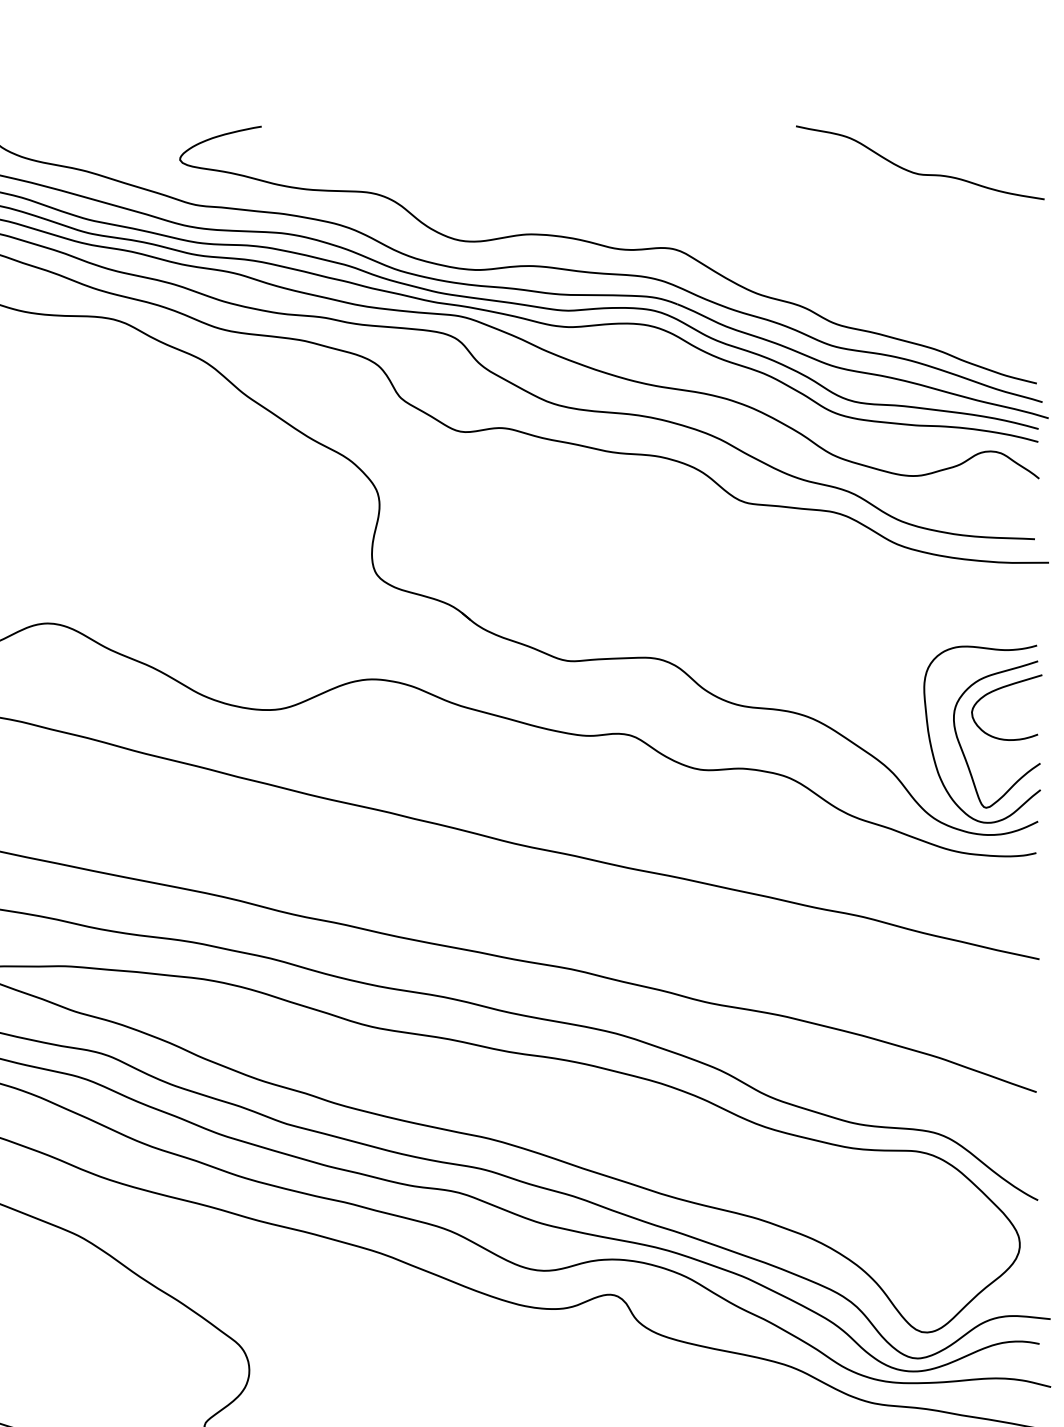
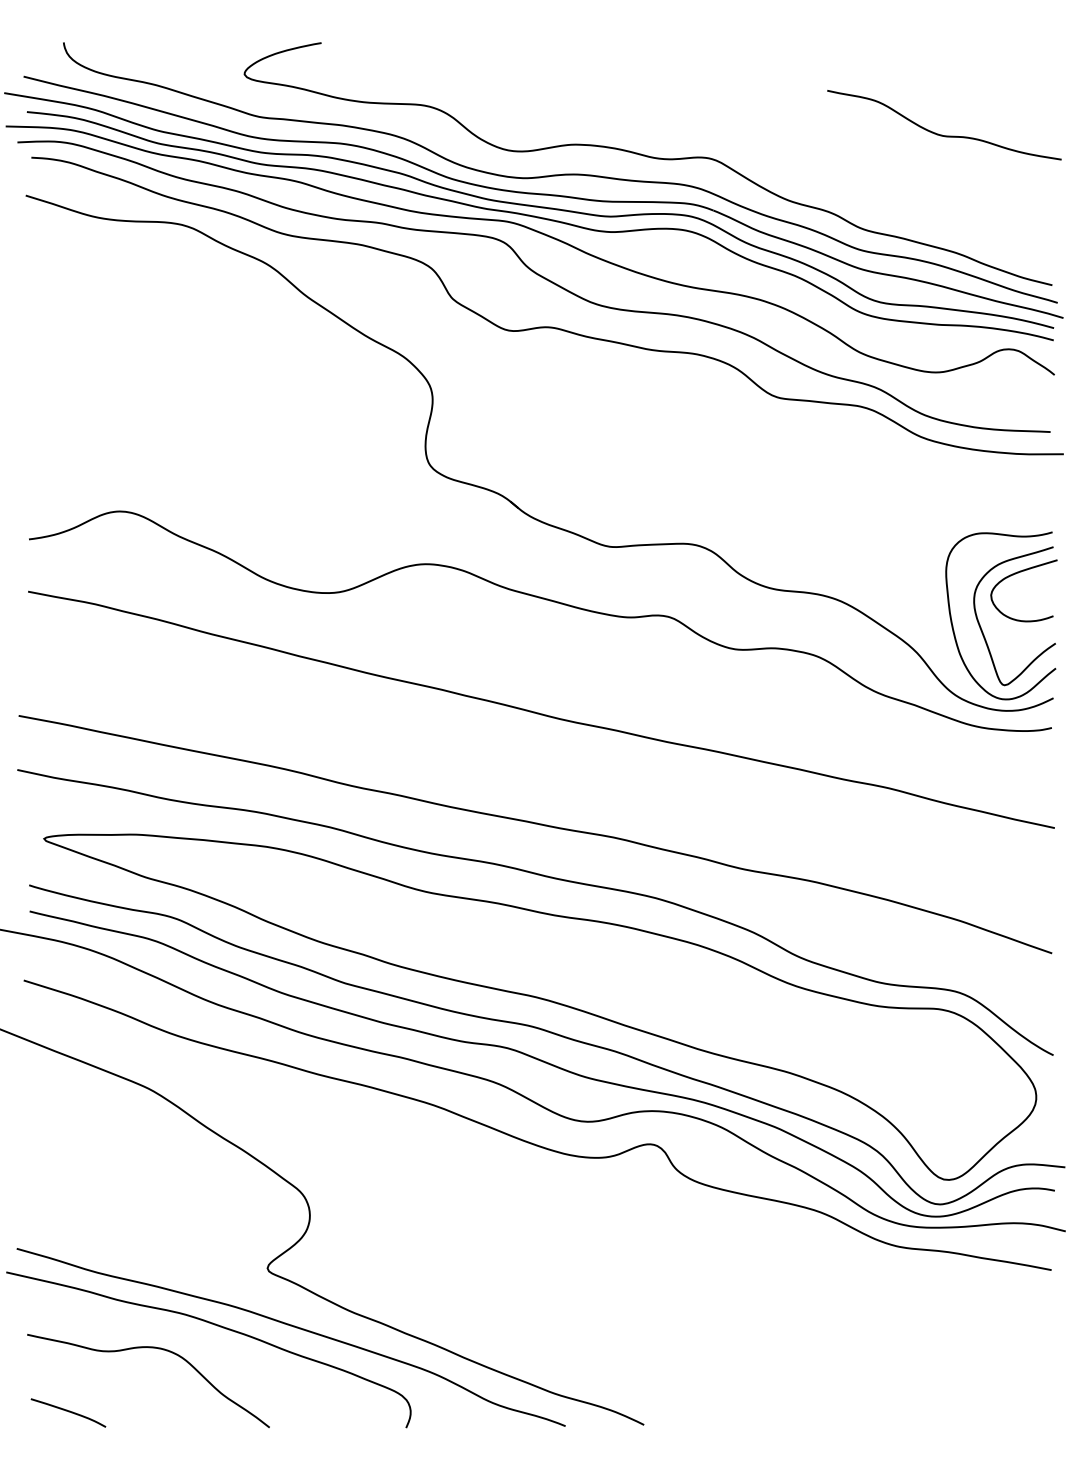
curve: (918, 172) -> (942, 134), moved

